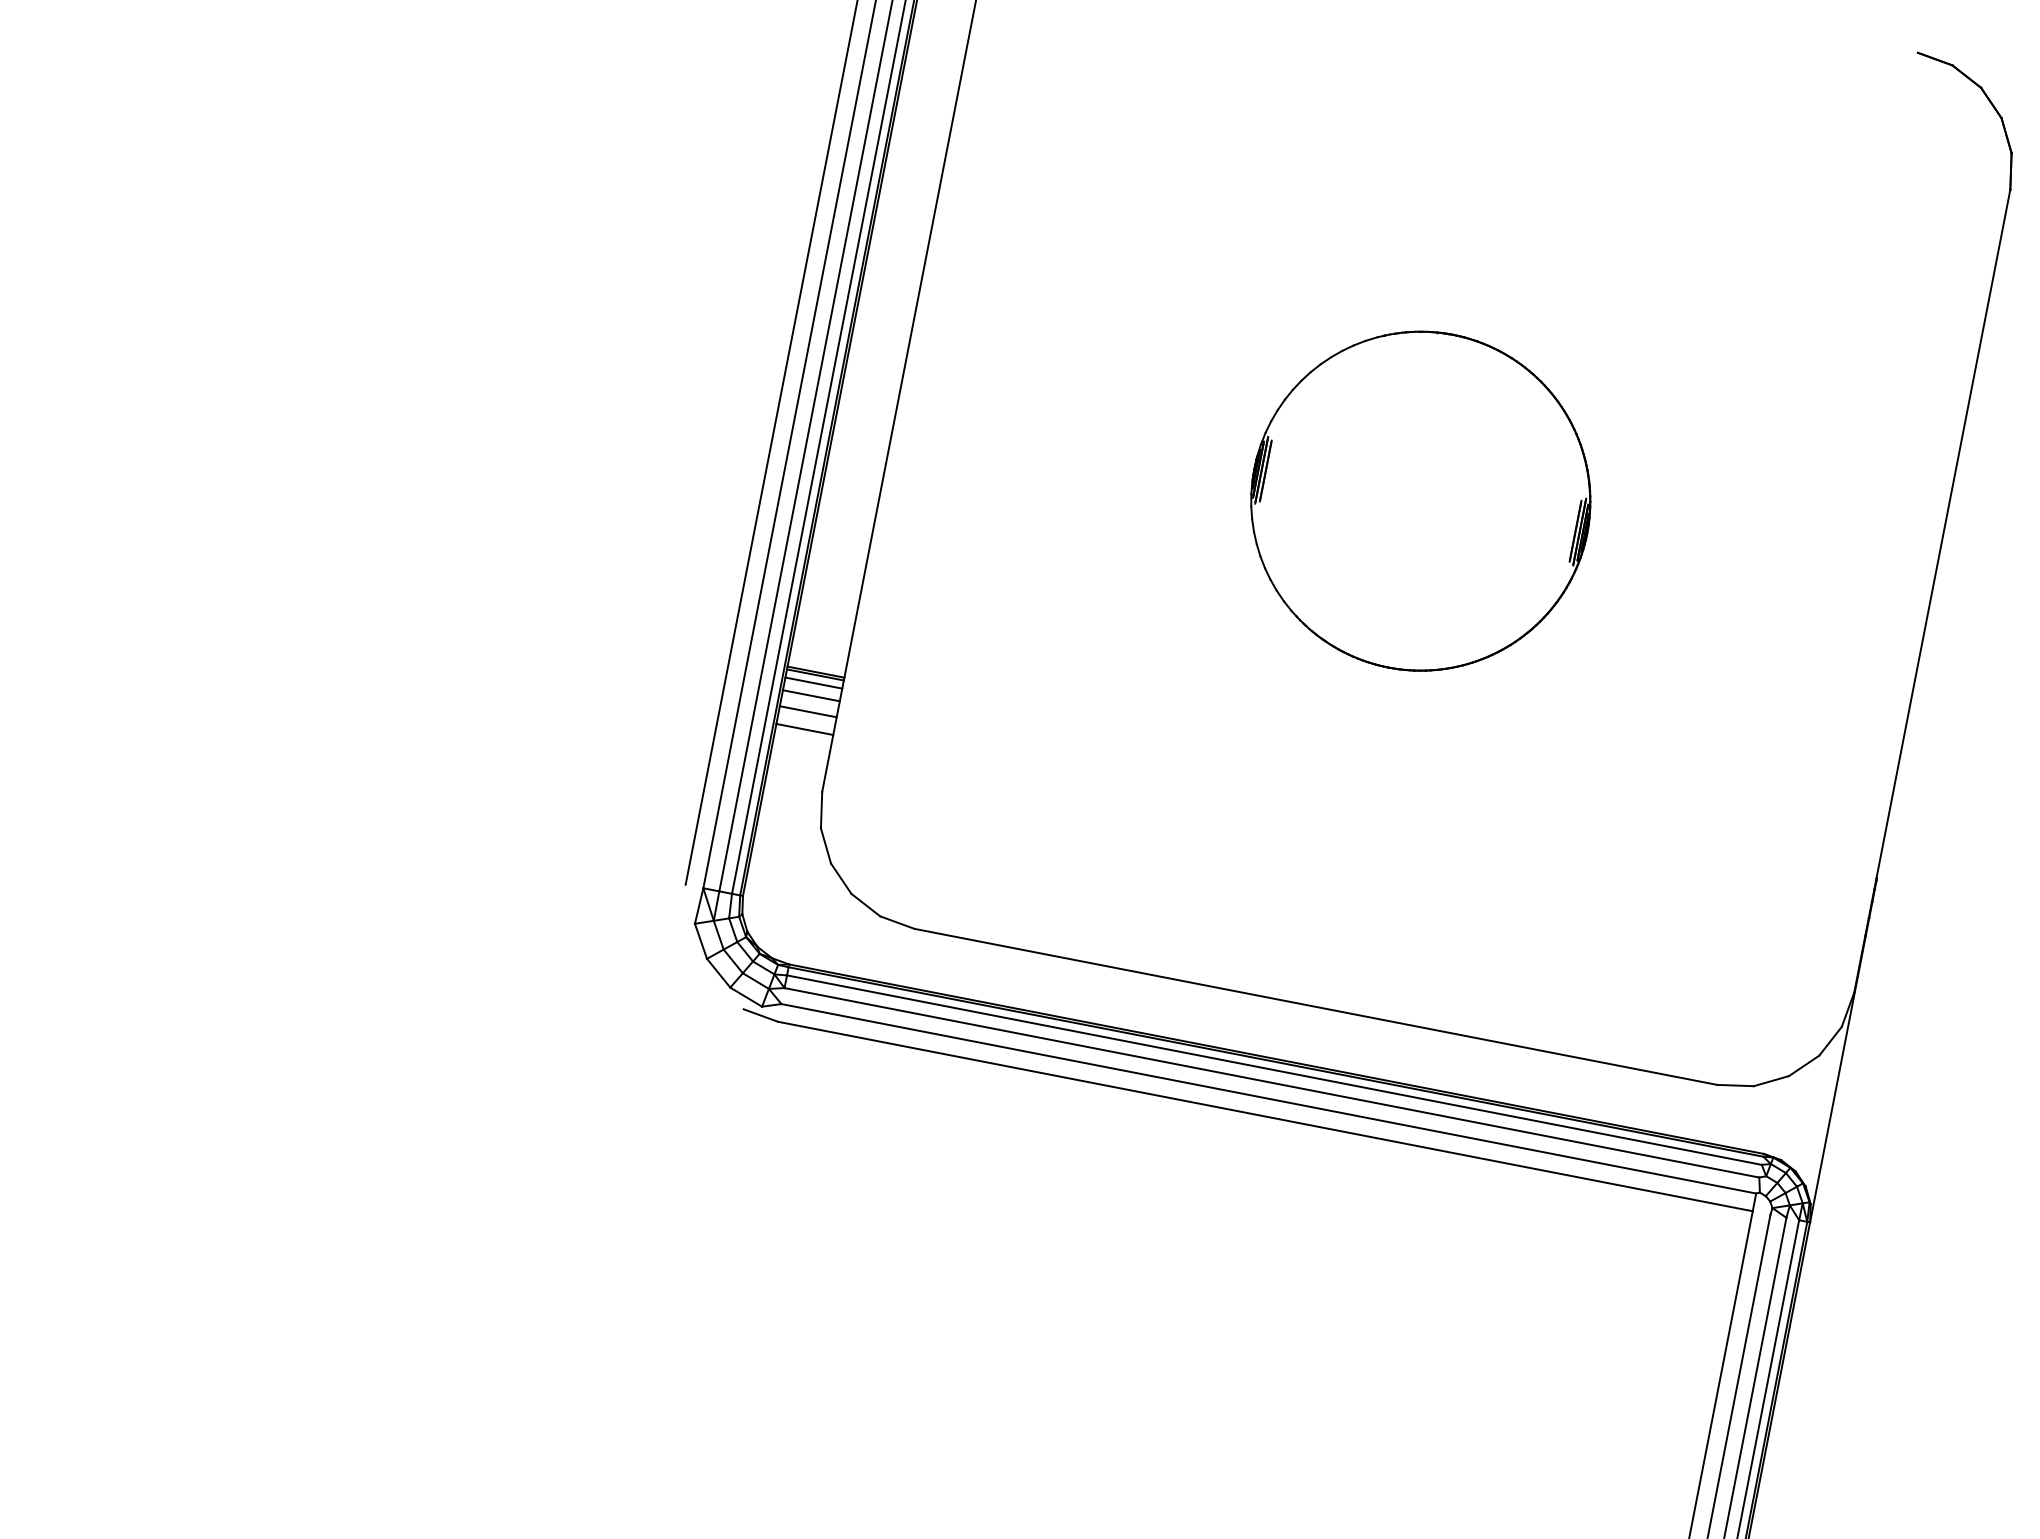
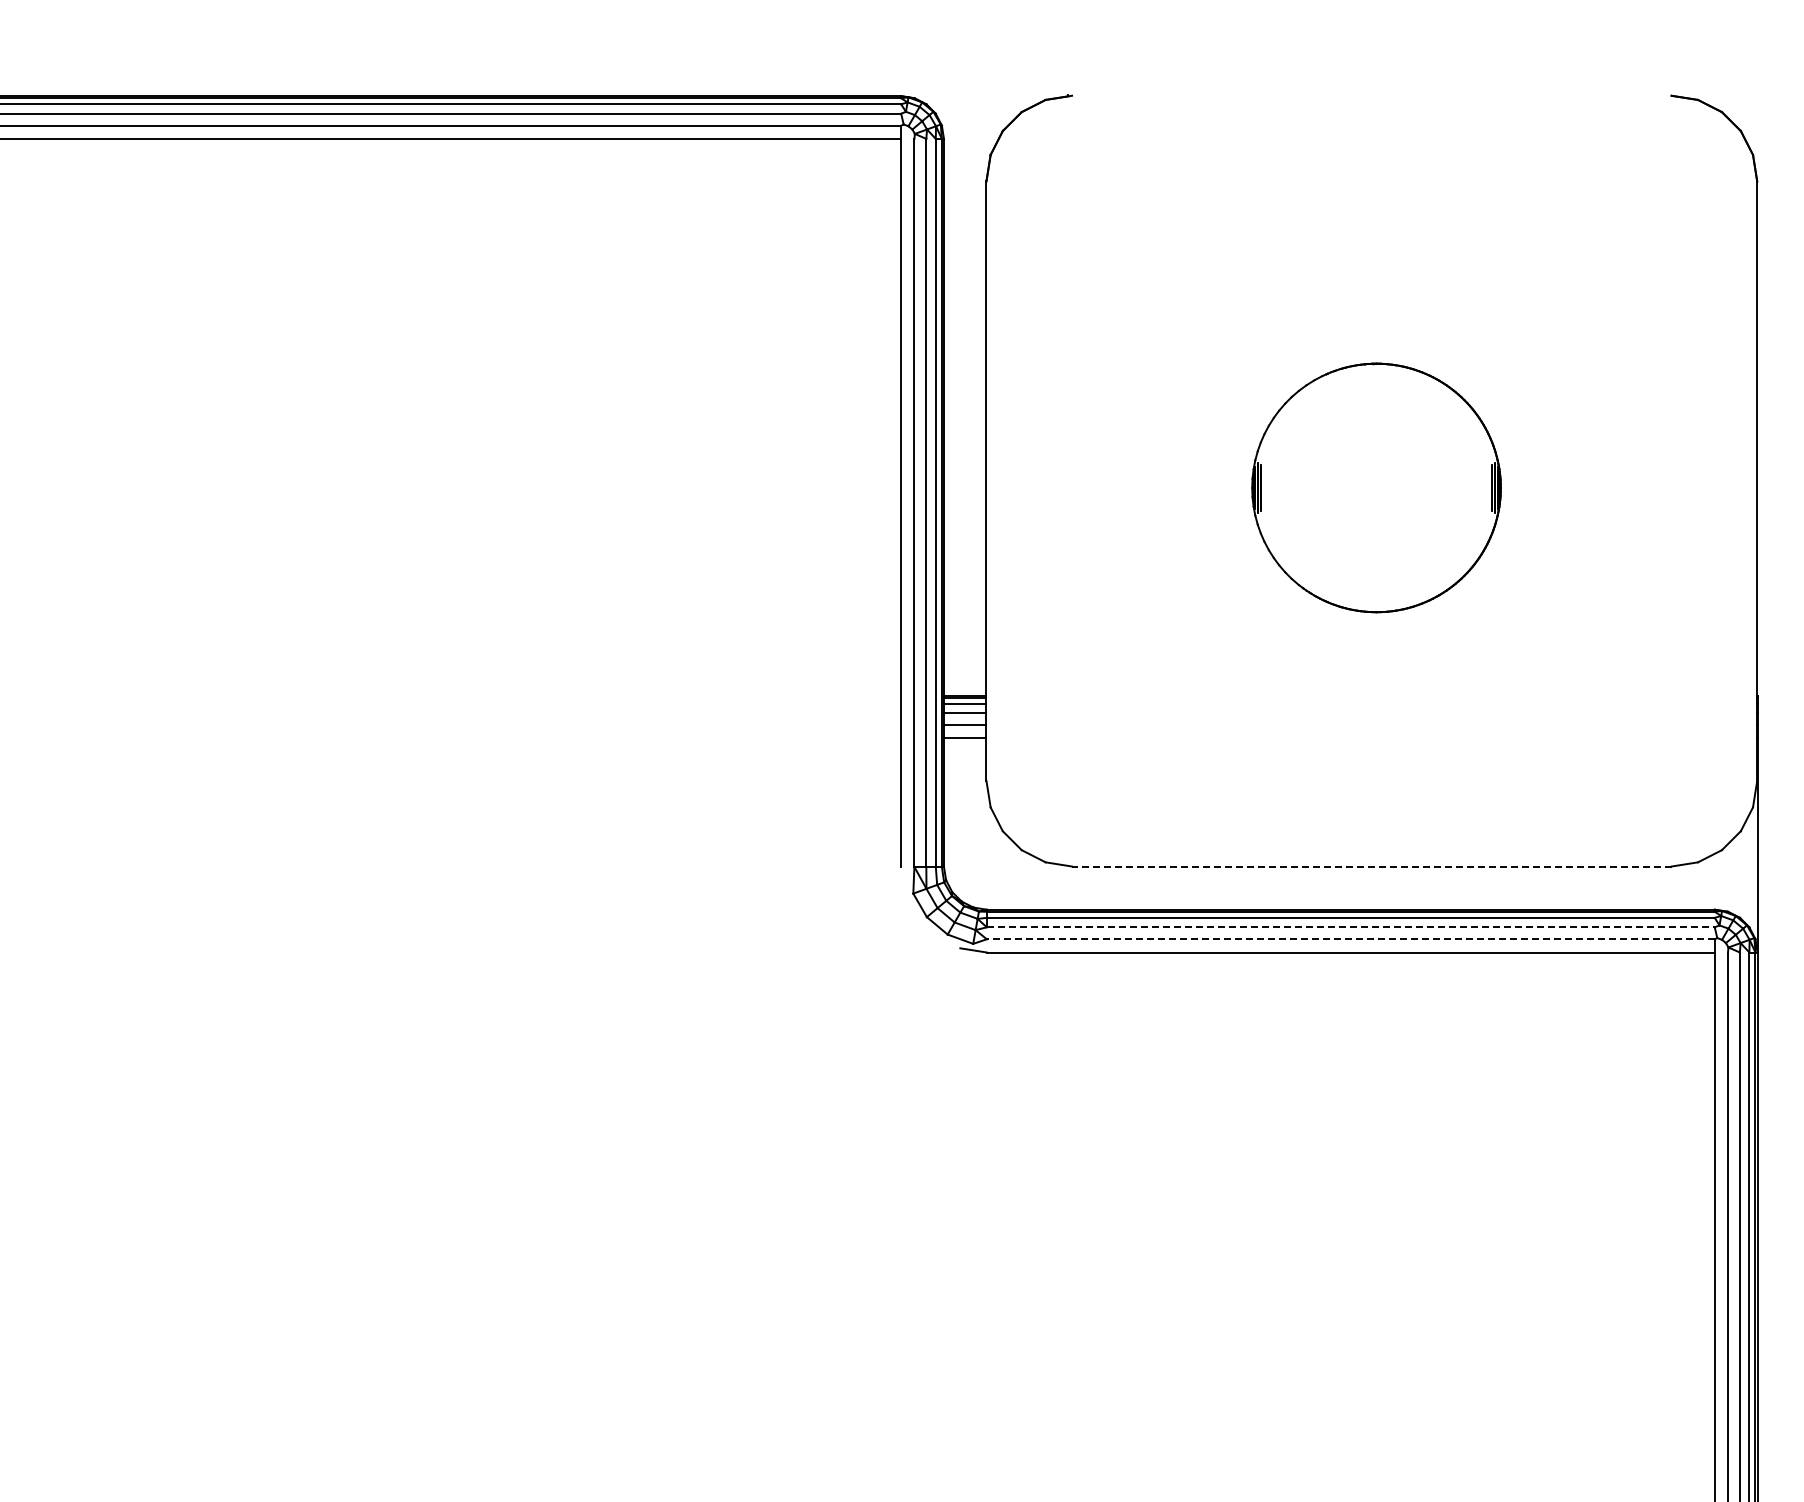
line: (1315, 1006) -> (1371, 866), solid -> dashed
line: (1271, 1082) -> (1350, 927), solid -> dashed
line: (1268, 1099) -> (1350, 939), solid -> dashed

